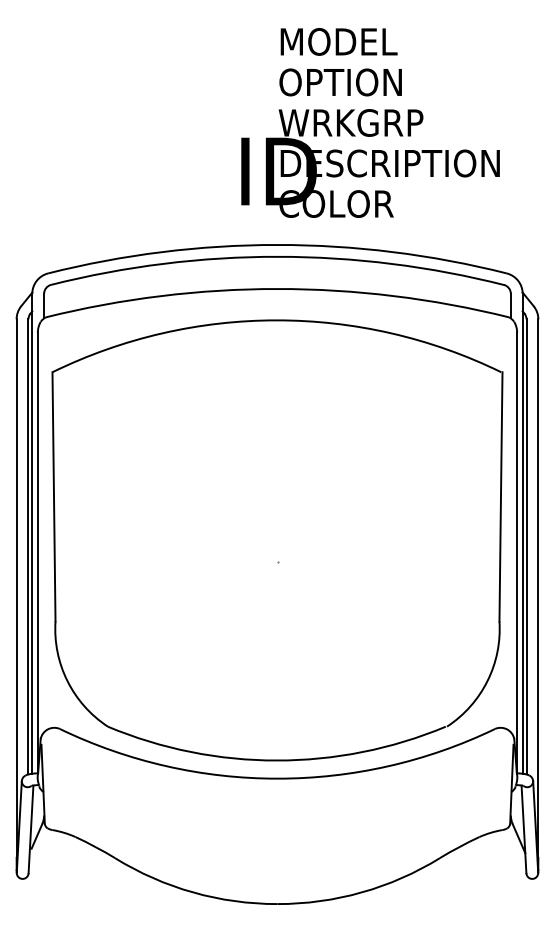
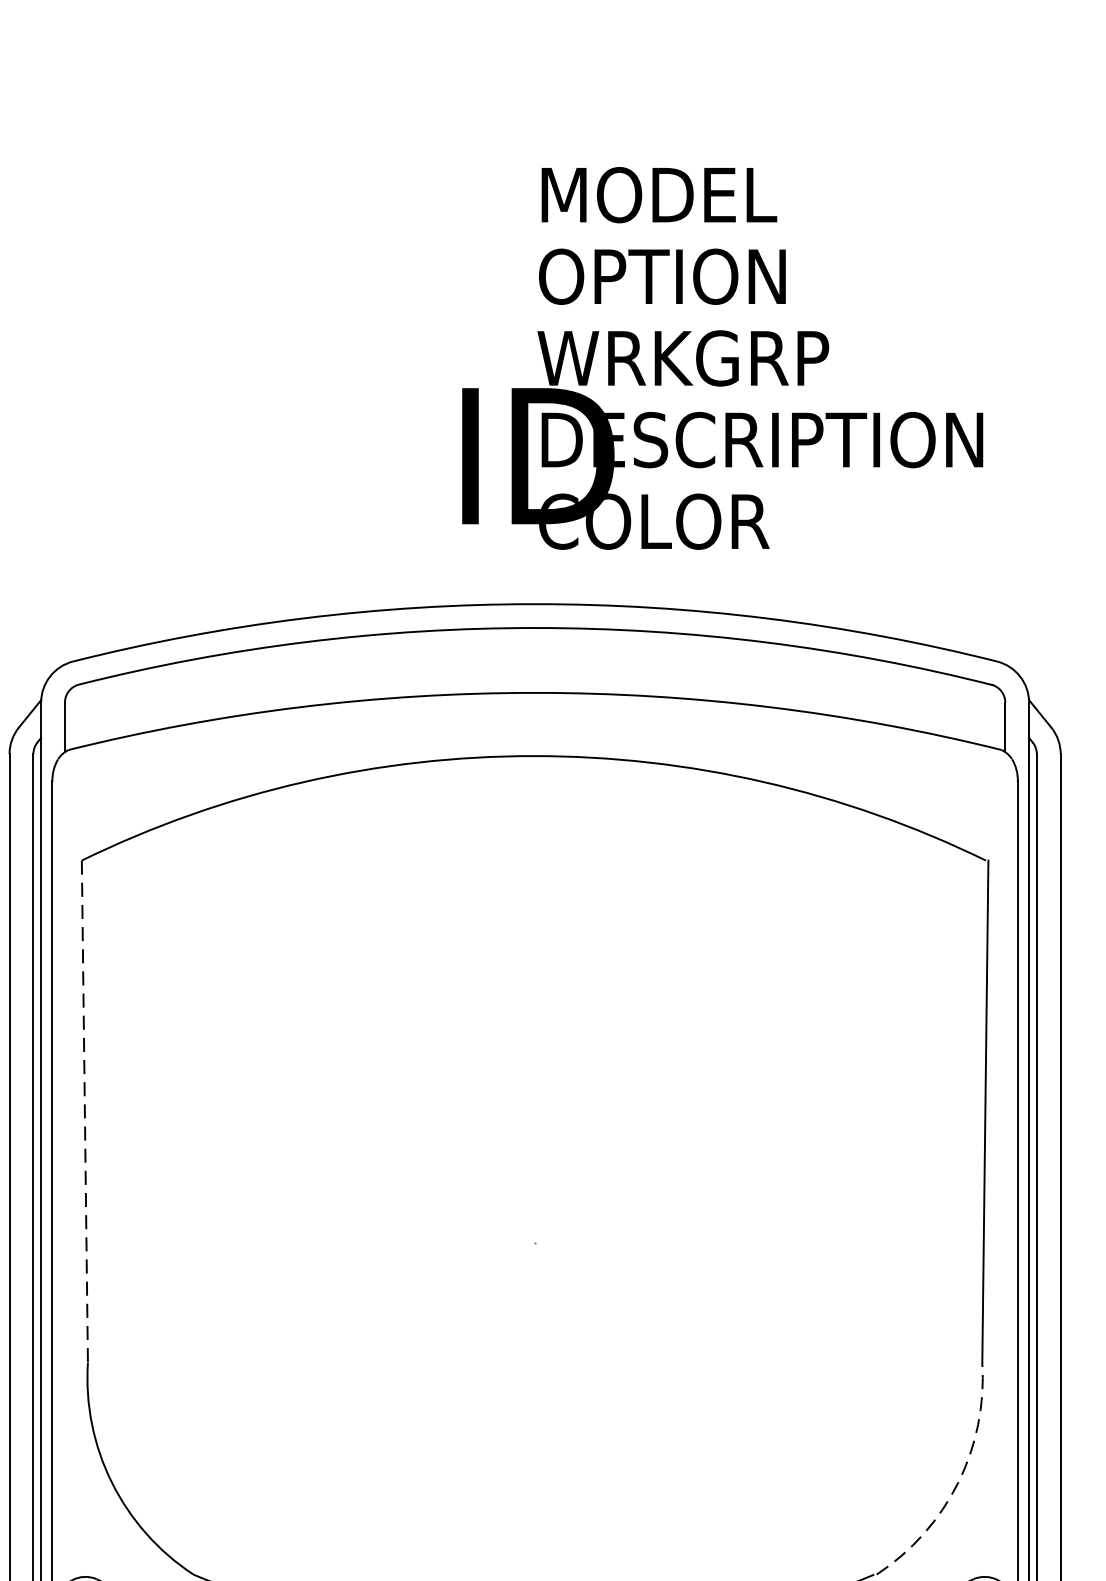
line: (54, 496) -> (85, 1110), solid -> dashed
arc: (487, 681) -> (958, 1483), solid -> dashed

